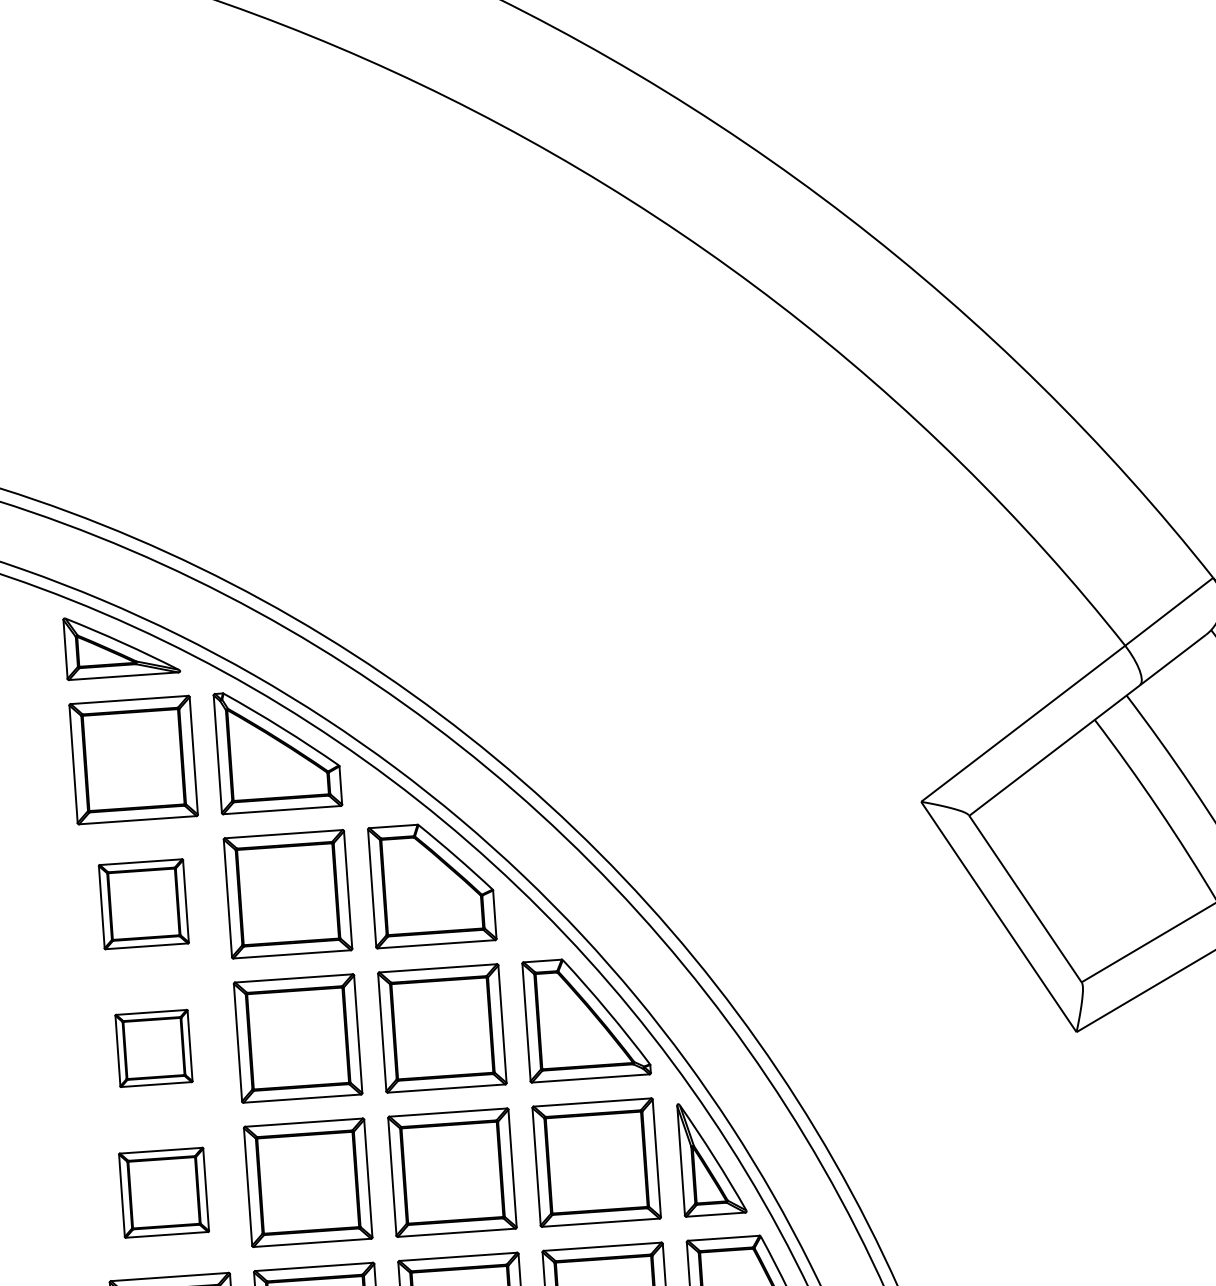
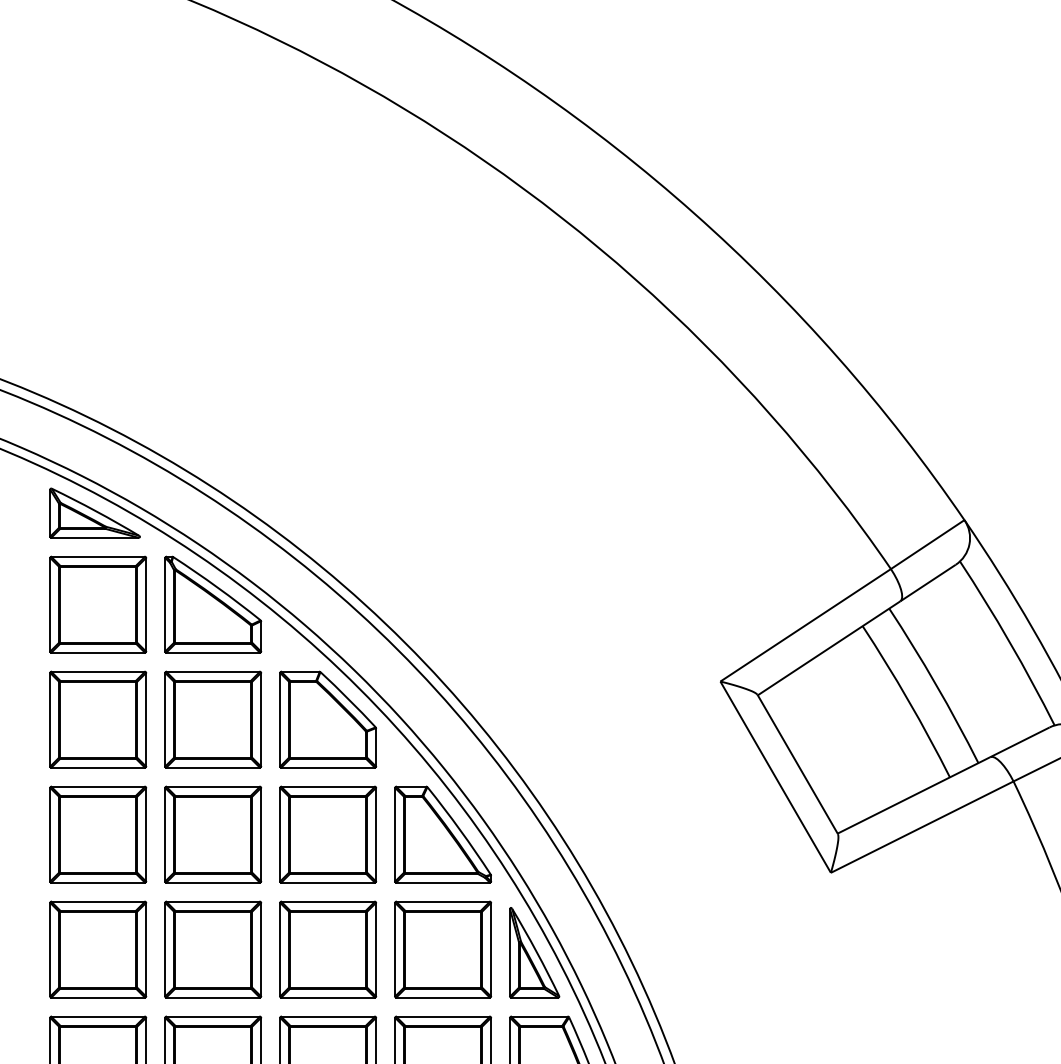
part: (144, 904) -> (98, 719), size x1.43
part: (154, 1048) -> (98, 834), size x1.67
part: (164, 1192) -> (98, 949), size x1.43

